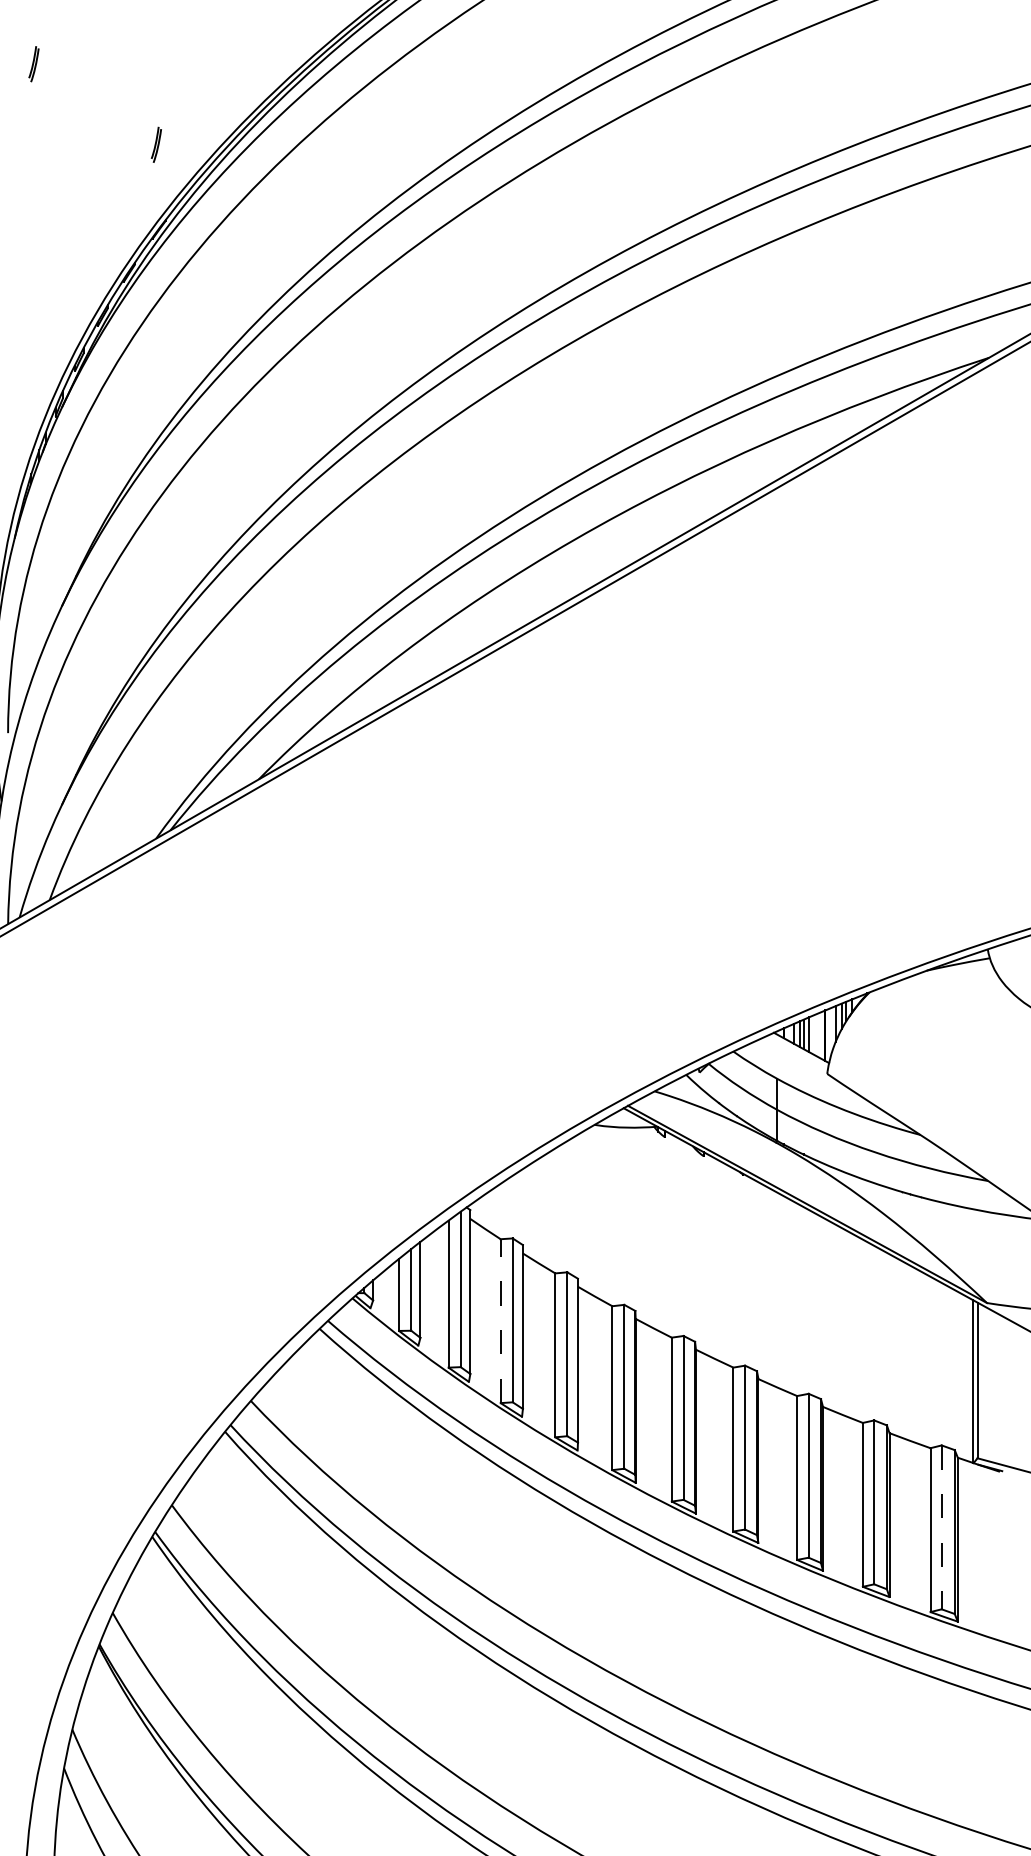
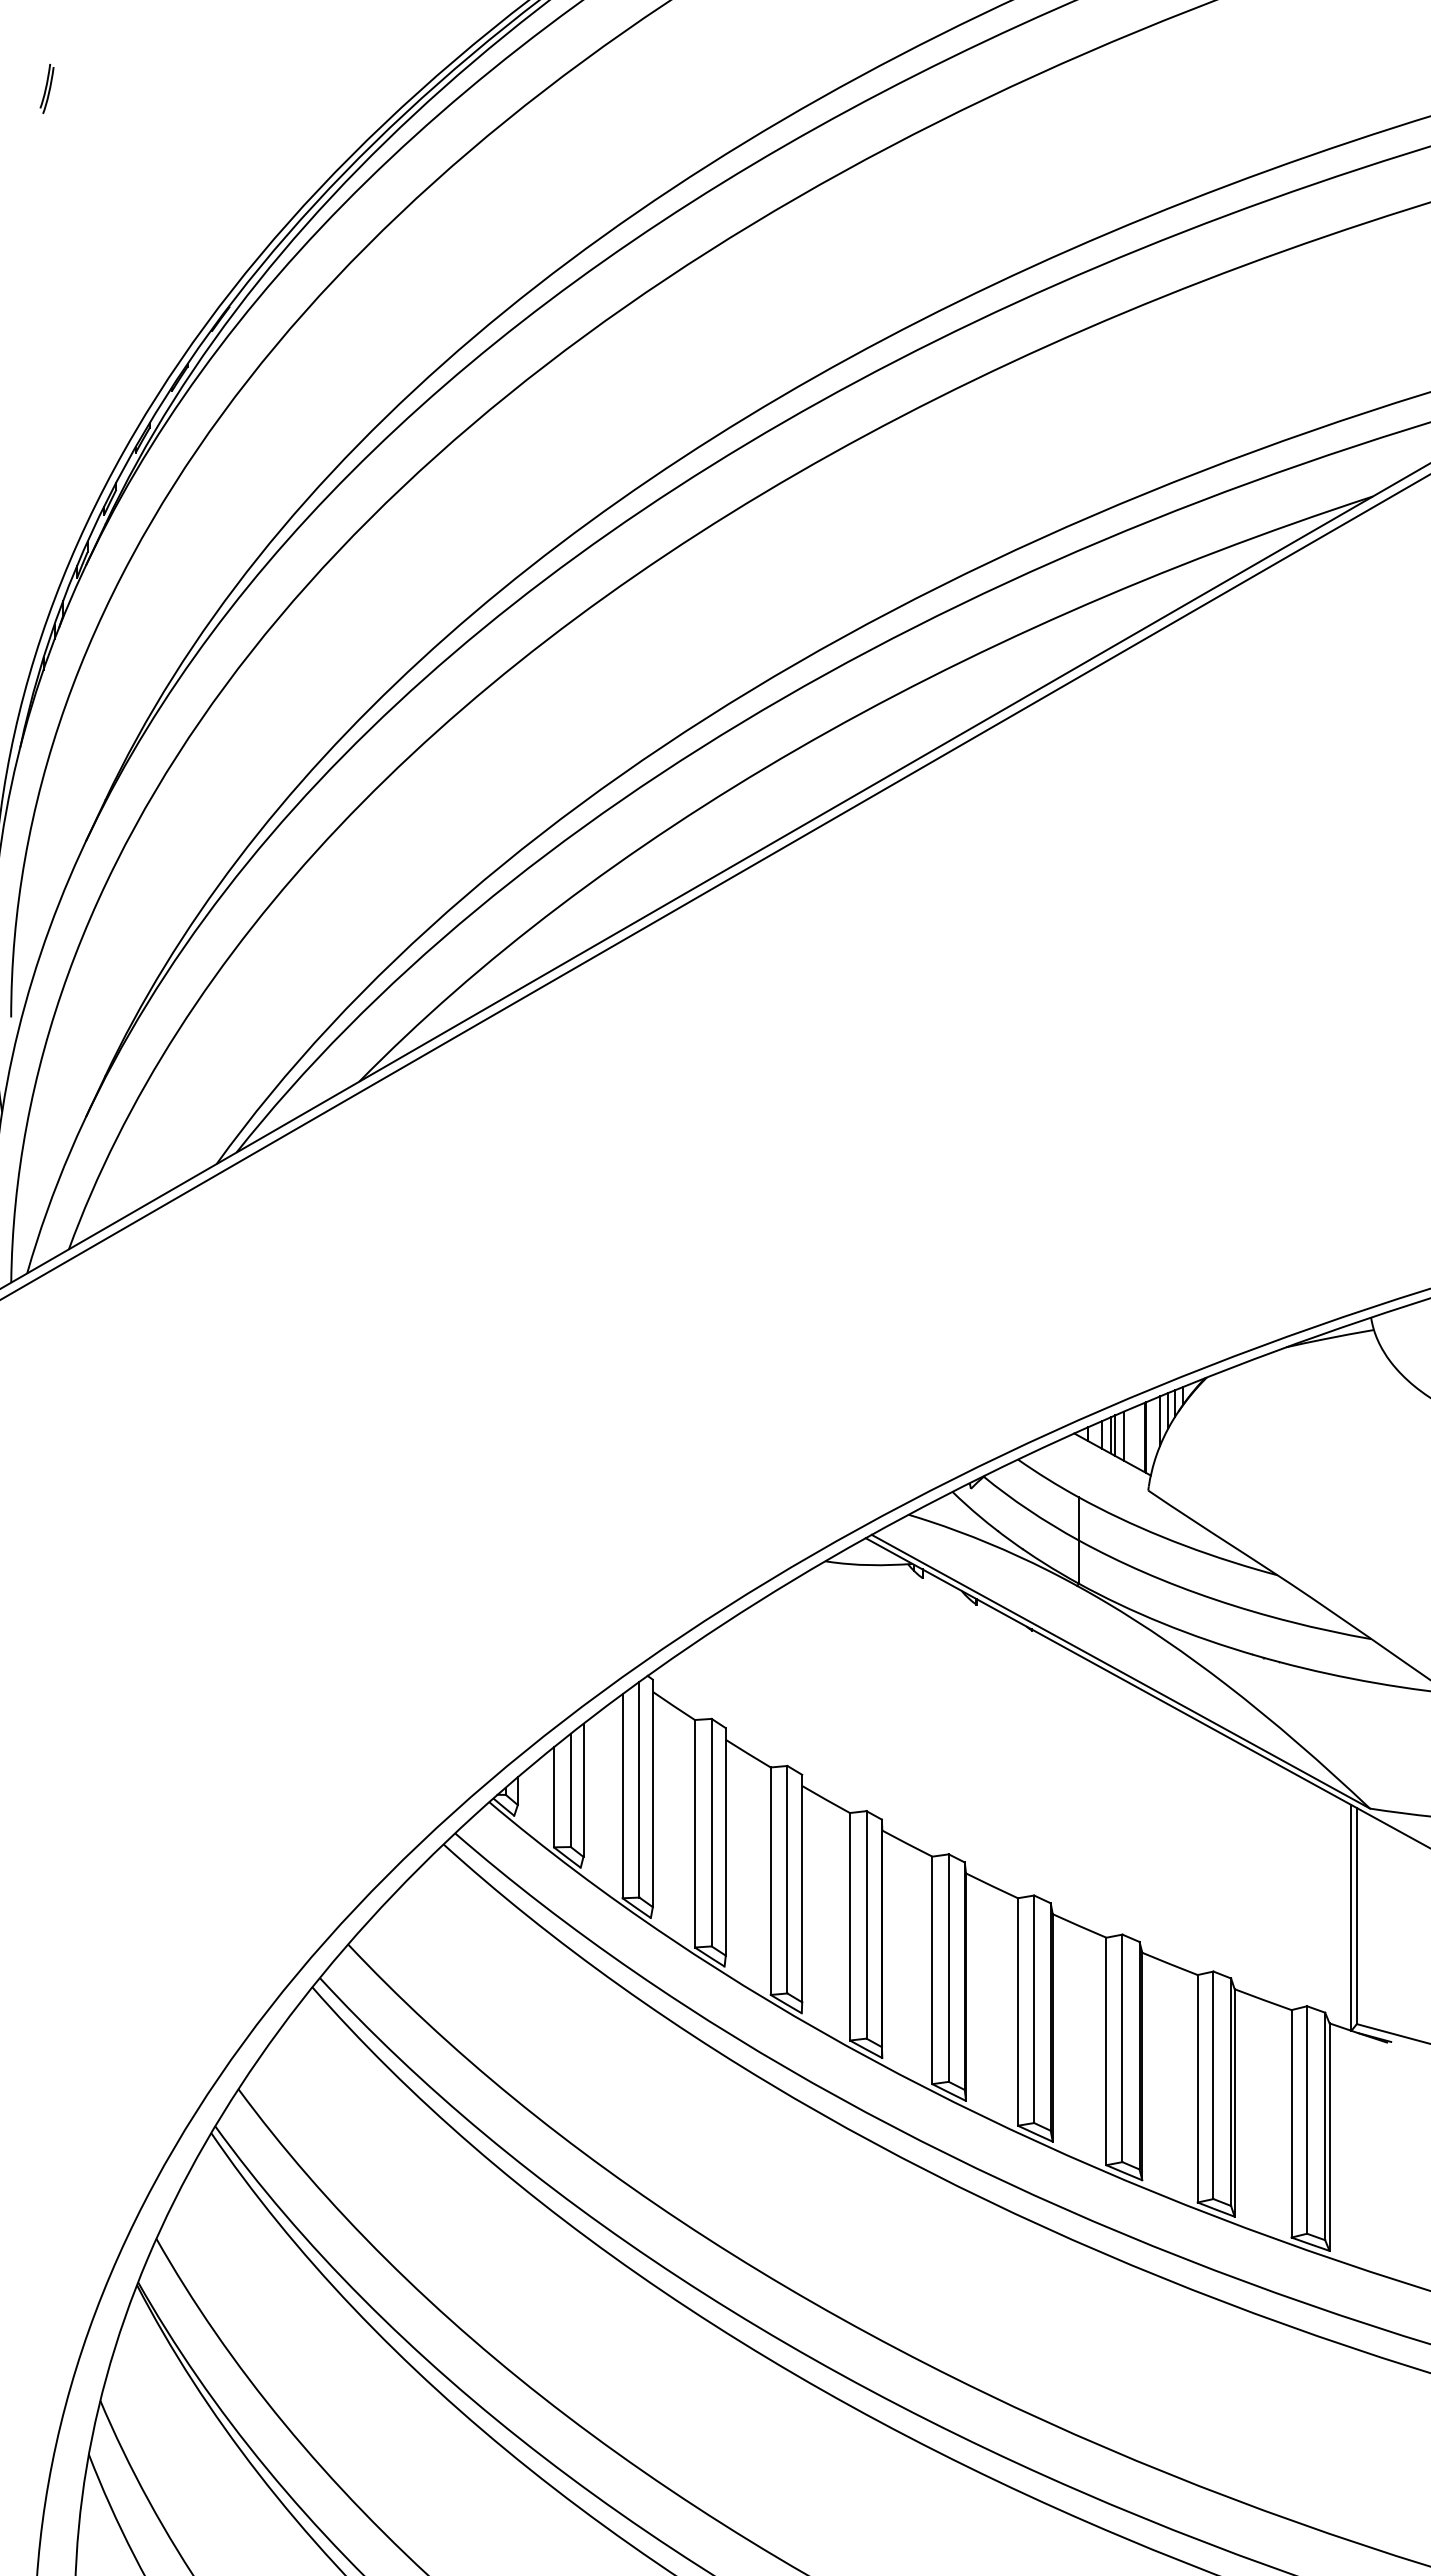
part: (156, 144) -> (216, 200), removed
line: (500, 1320) -> (694, 1833), dashed -> solid
line: (941, 1527) -> (1307, 2120), dashed -> solid

